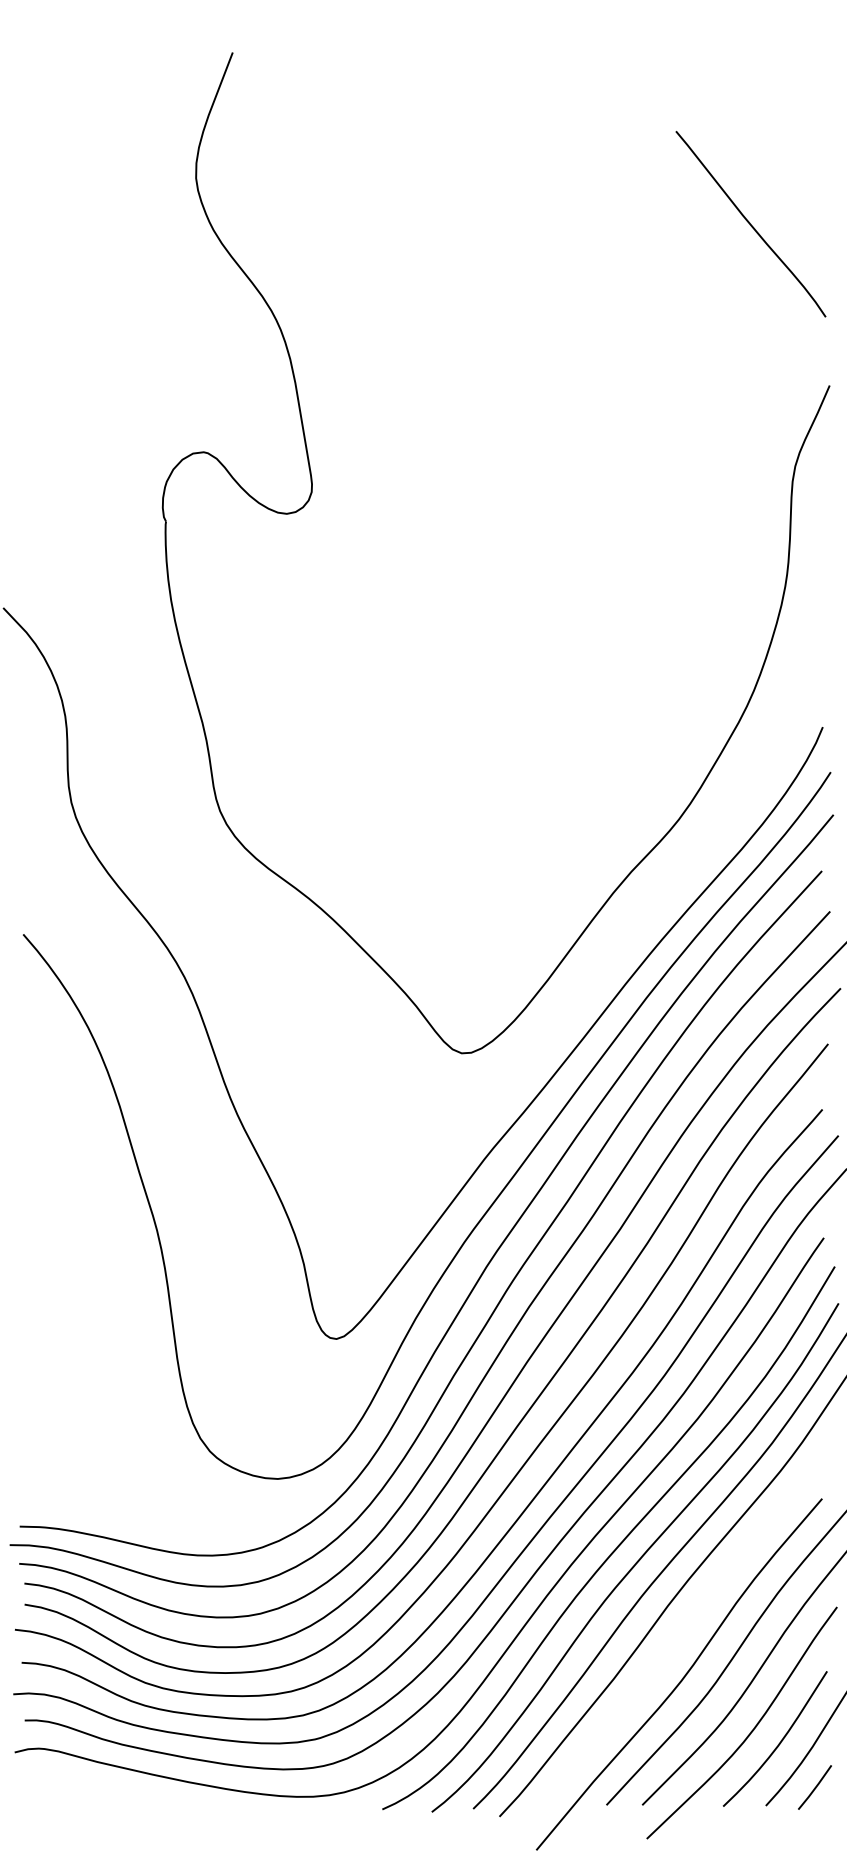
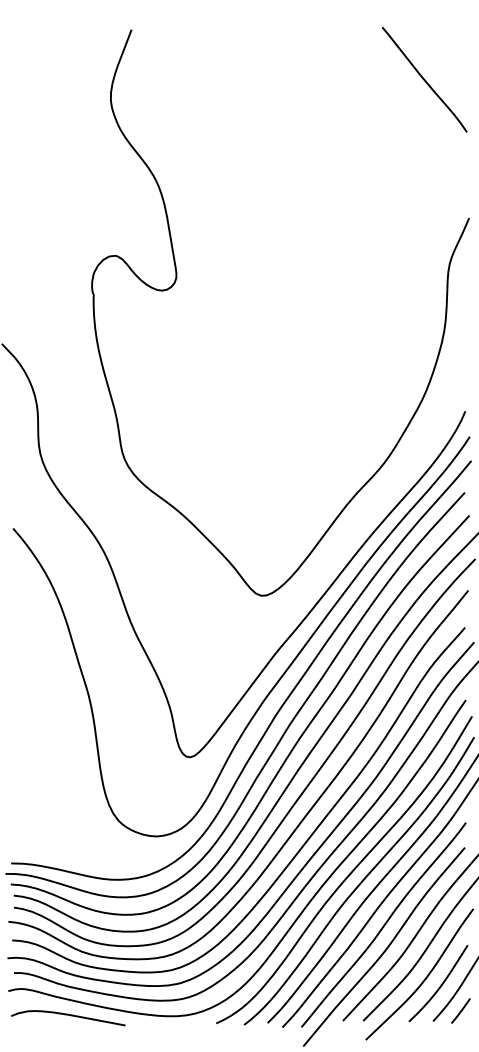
curve: (750, 223) -> (424, 79), moved
curve: (678, 1634) -> (383, 924), added
curve: (124, 1797) -> (70, 1016), added

